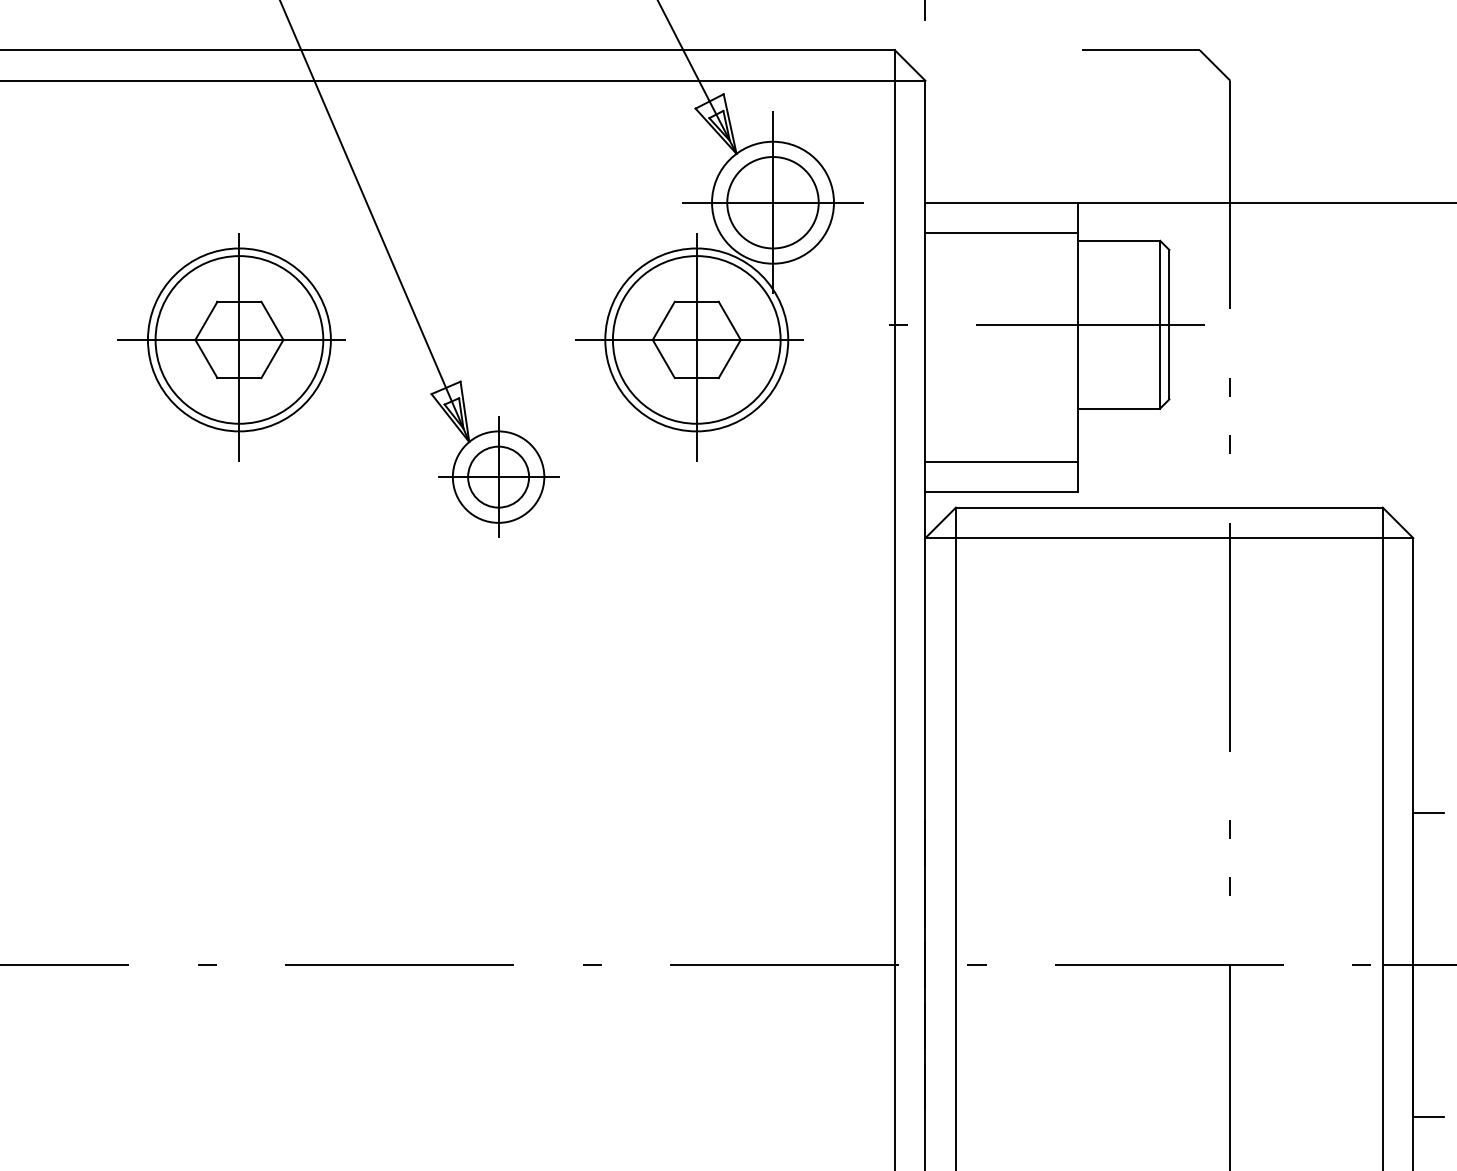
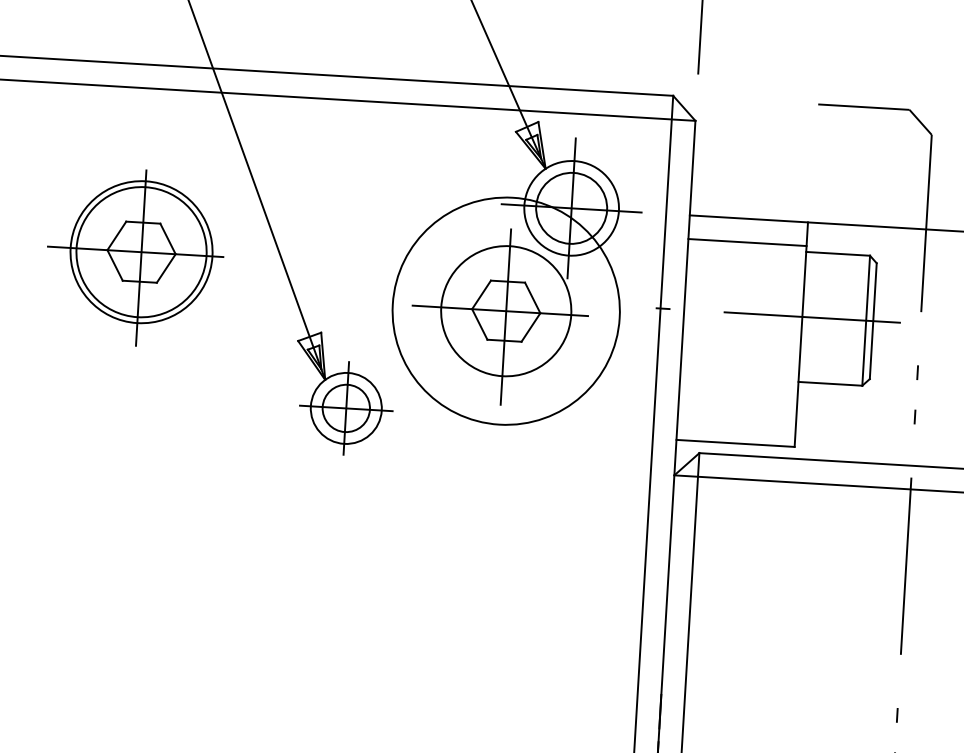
circle: (696, 339) -> (506, 310), size x1.6
part: (231, 347) -> (135, 257), moved
line: (1001, 461) -> (736, 419), removed

